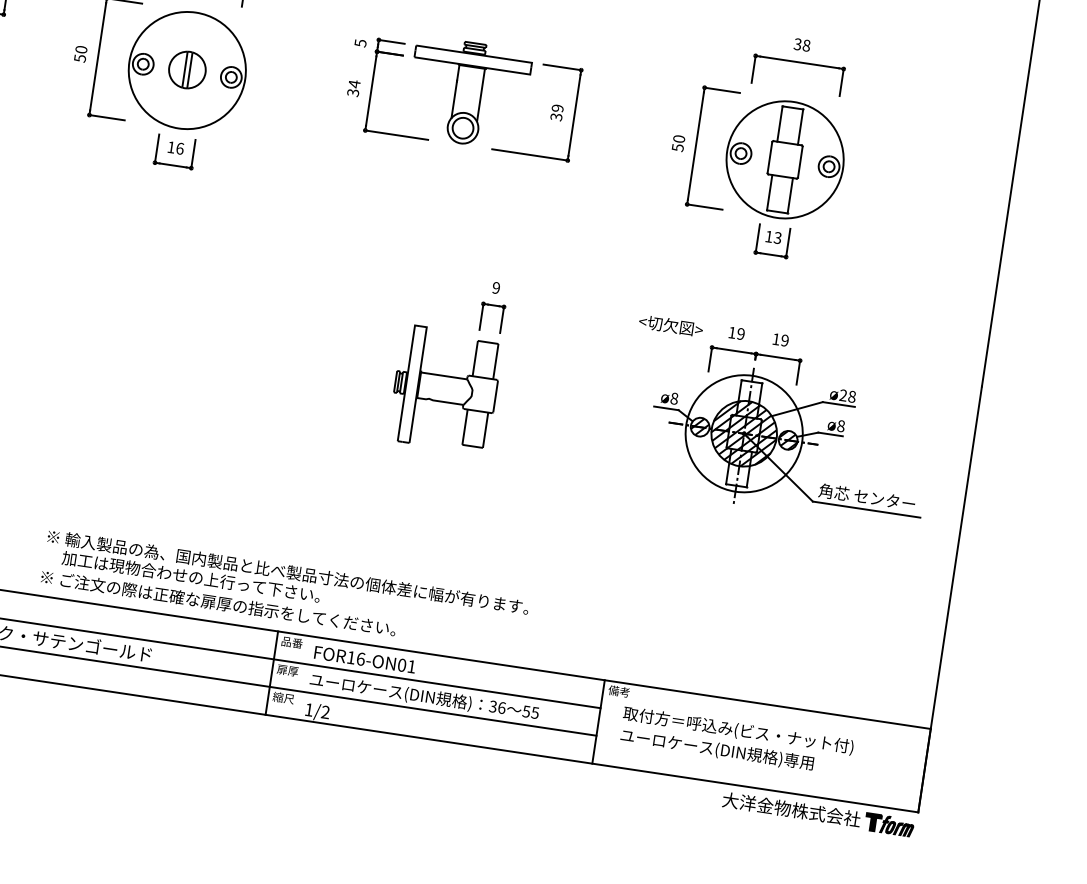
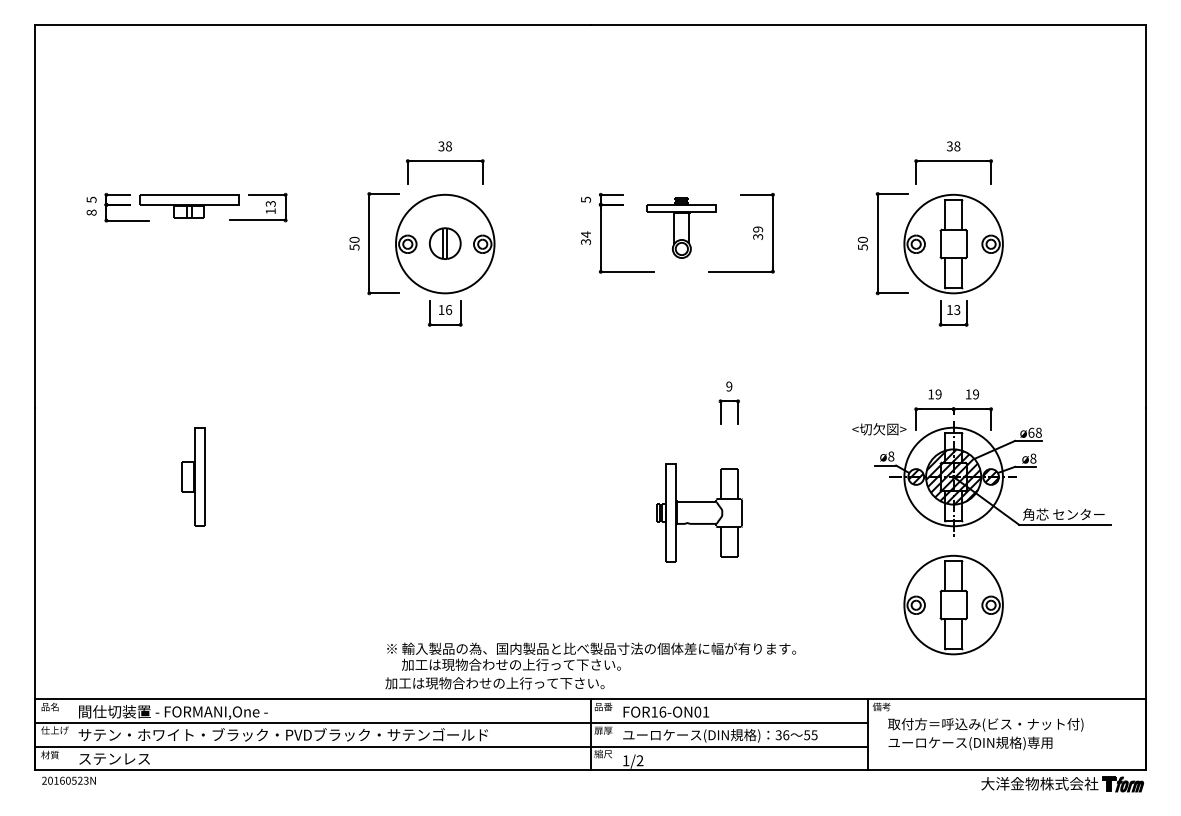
part: (467, 93) -> (681, 228), size x0.7
text: (671, 326) -> (879, 429), moved
part: (445, 388) -> (699, 512), moved
text: (843, 395) -> (1031, 432), ø28 -> ø68
part: (721, 583) -> (953, 604), added
text: (217, 603) -> (536, 683), ※ ご注文の際は正確な扉厚の指示をしてください。 -> 加工は現物合わせの上行って下さい。

